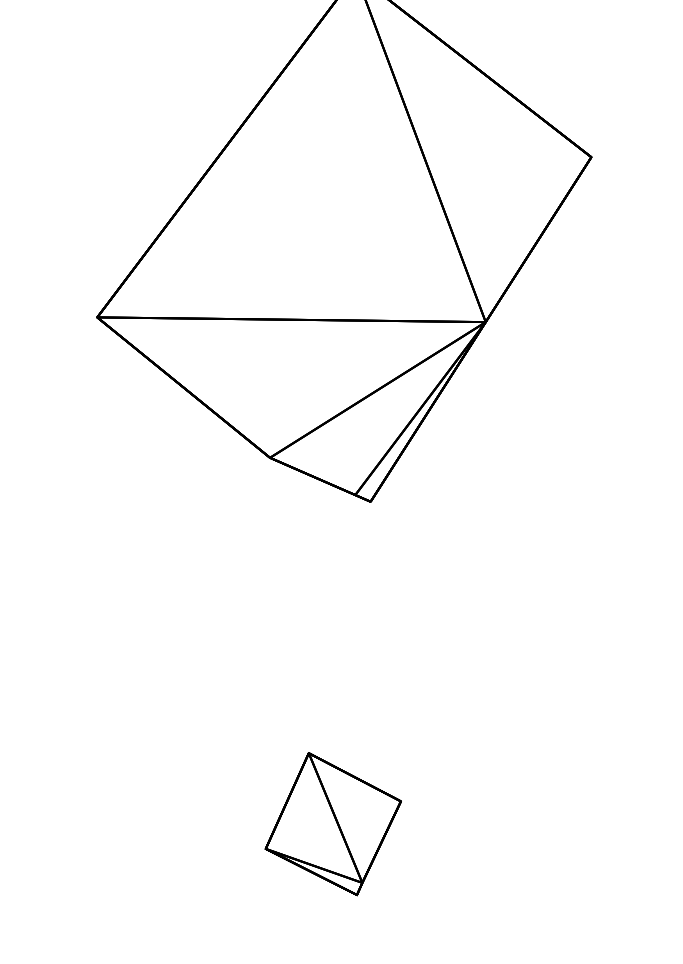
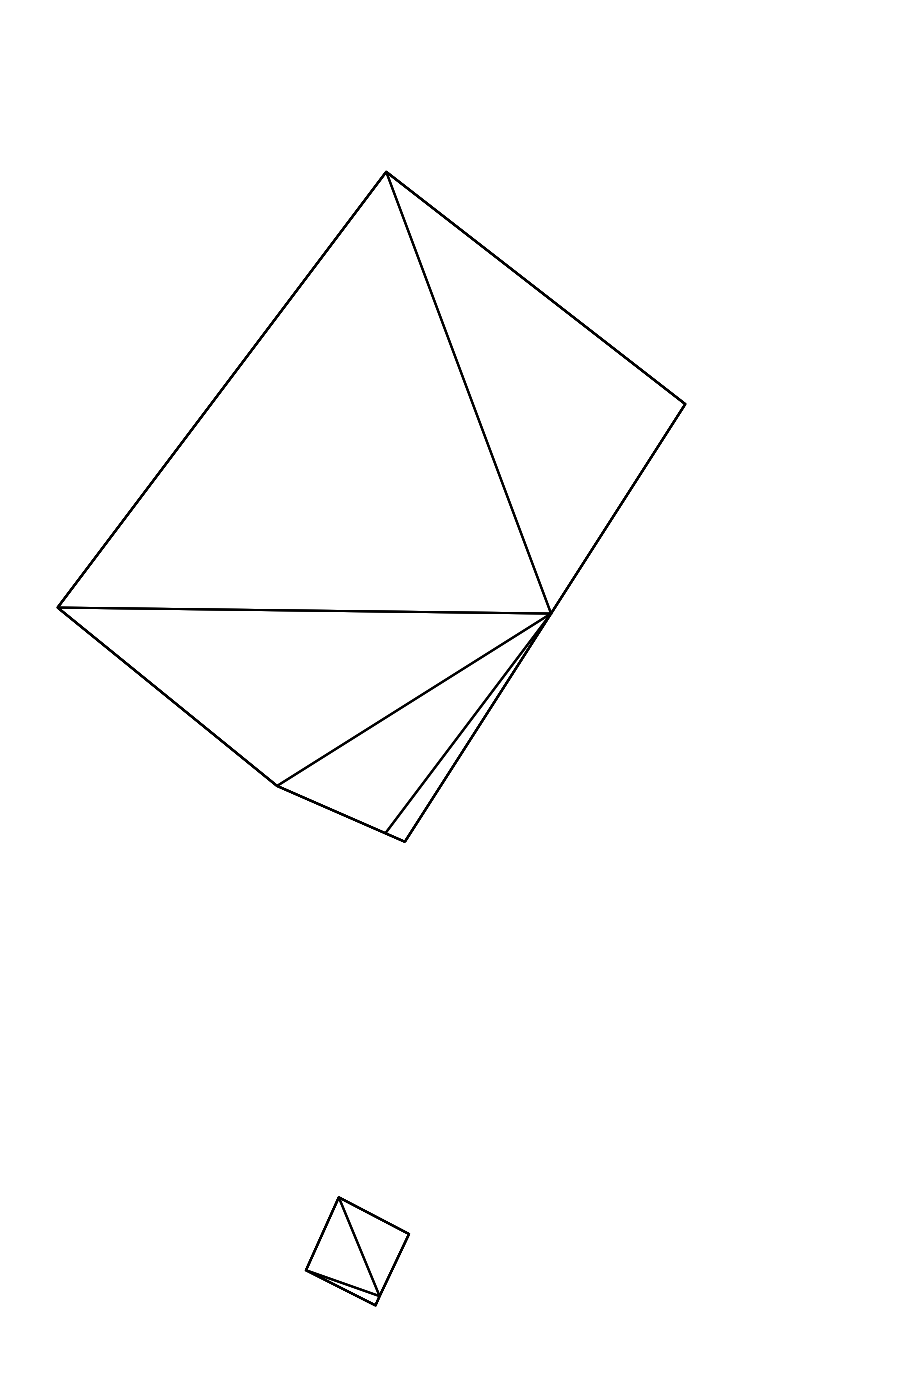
part: (333, 824) -> (357, 1251), size x0.6

